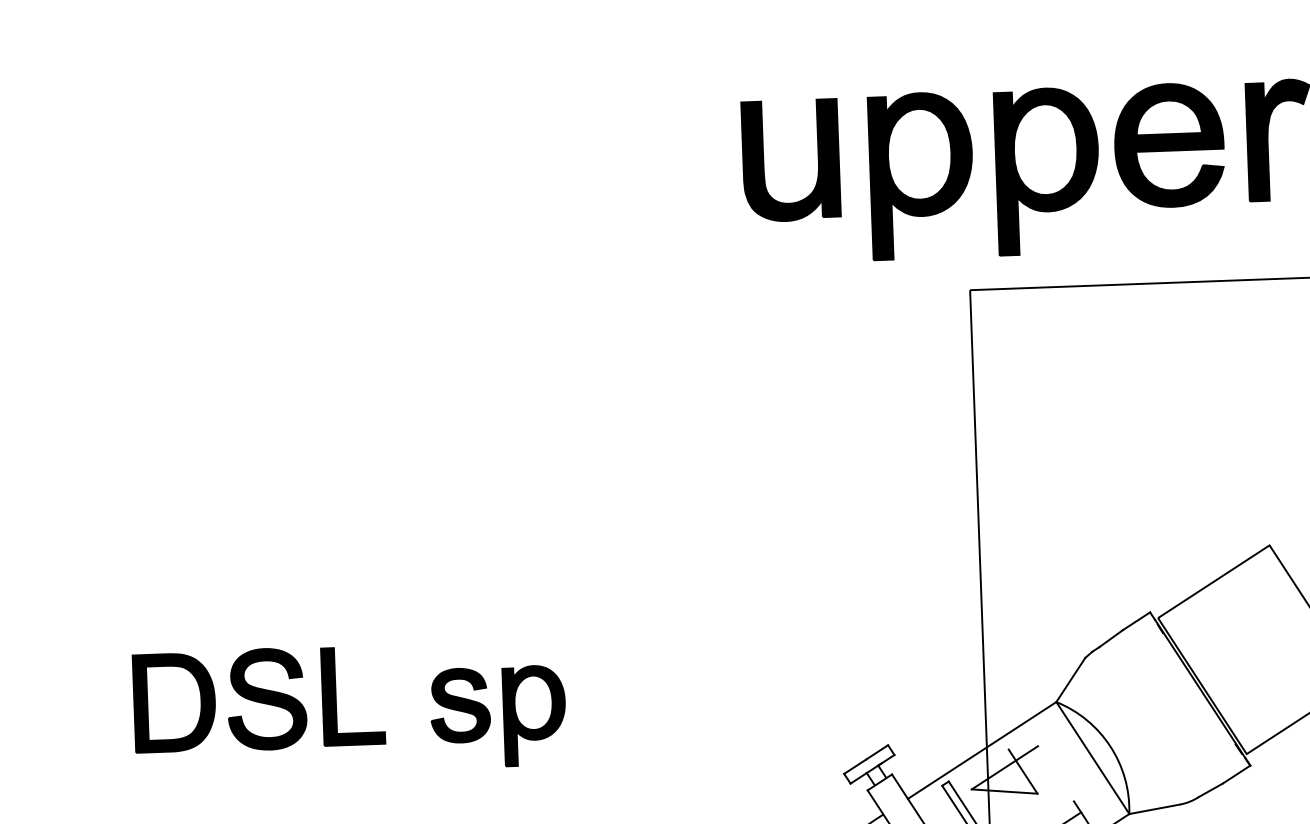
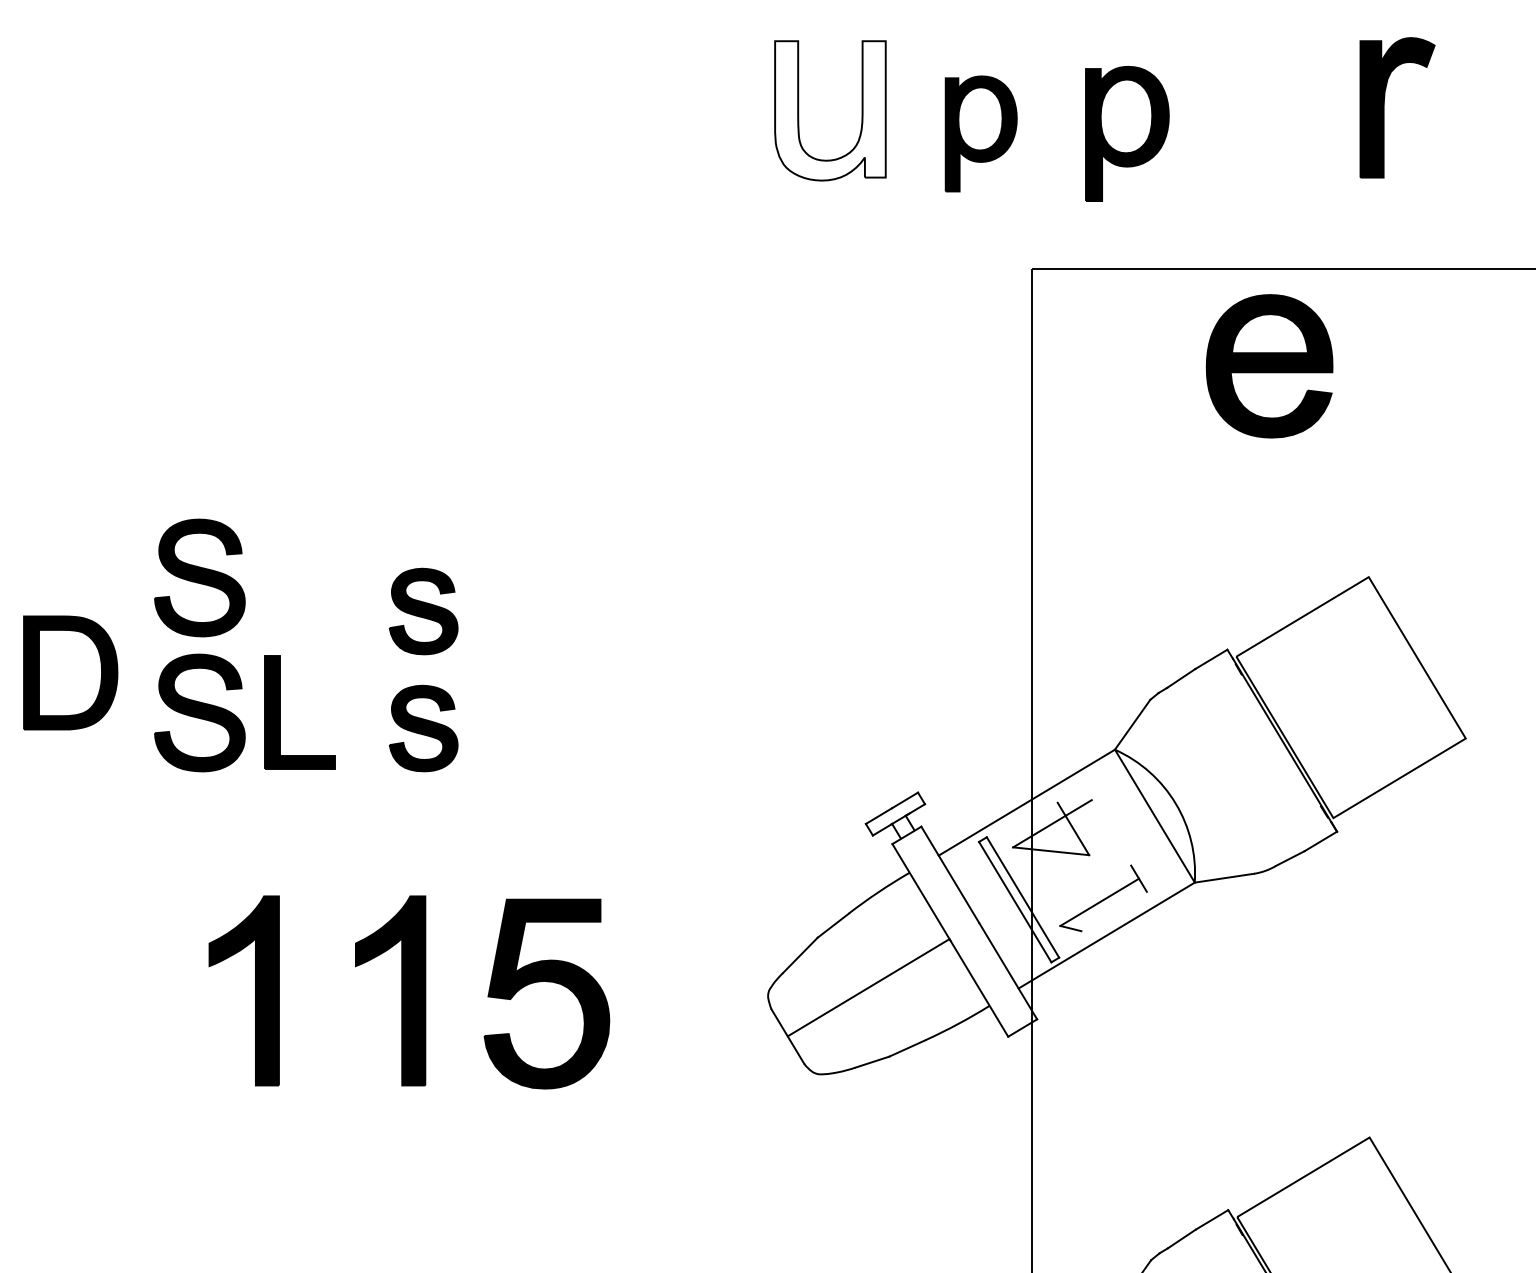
part: (1169, 145) -> (1269, 366), moved
fill: (791, 160) -> (830, 110), removed
part: (1047, 170) -> (1127, 133), size x0.7
part: (921, 175) -> (981, 133), size x0.6
part: (262, 582) -> (199, 577), added
part: (456, 604) -> (423, 611), added
part: (174, 702) -> (70, 672), moved
part: (534, 714) -> (509, 742), removed

